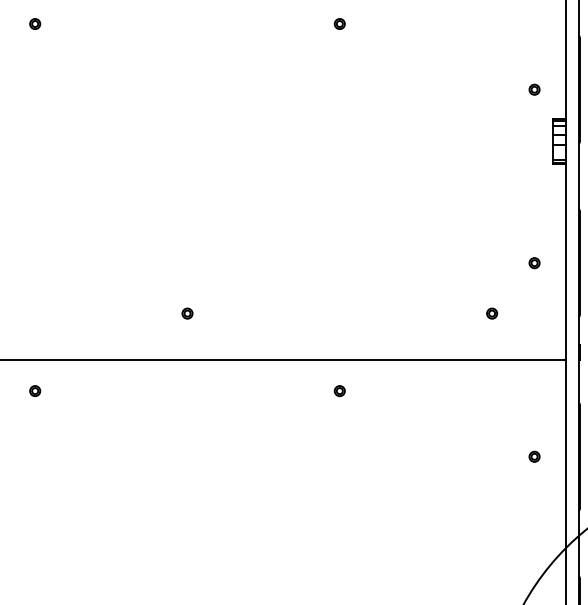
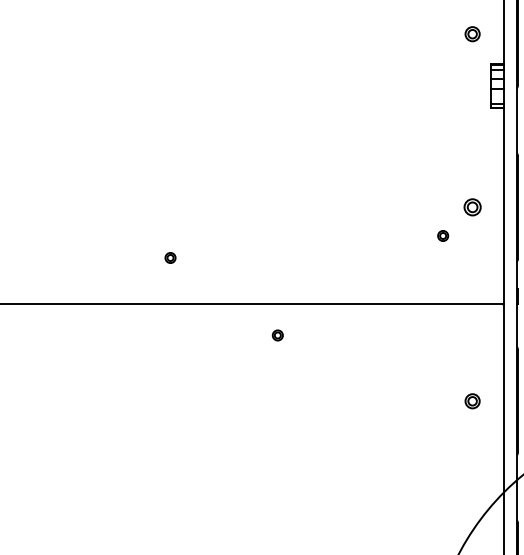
part: (534, 89) -> (472, 33), size x1.4
part: (534, 263) -> (472, 207), size x1.6
part: (187, 313) -> (170, 257), moved
part: (492, 313) -> (443, 235), moved
part: (534, 456) -> (472, 400), size x1.4

